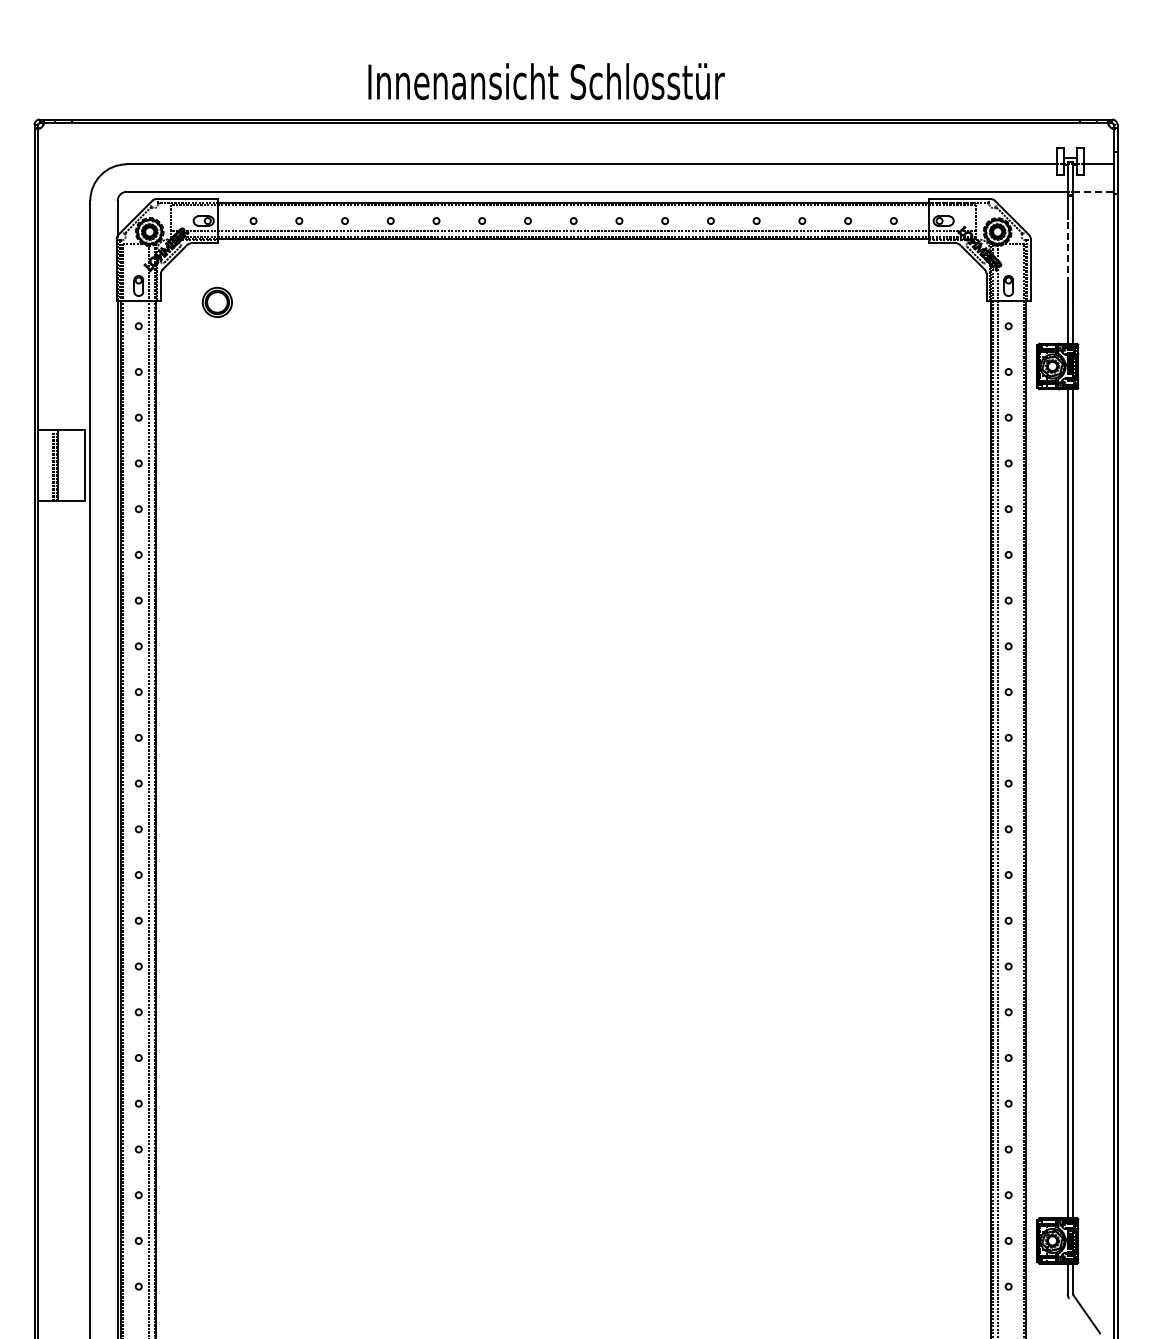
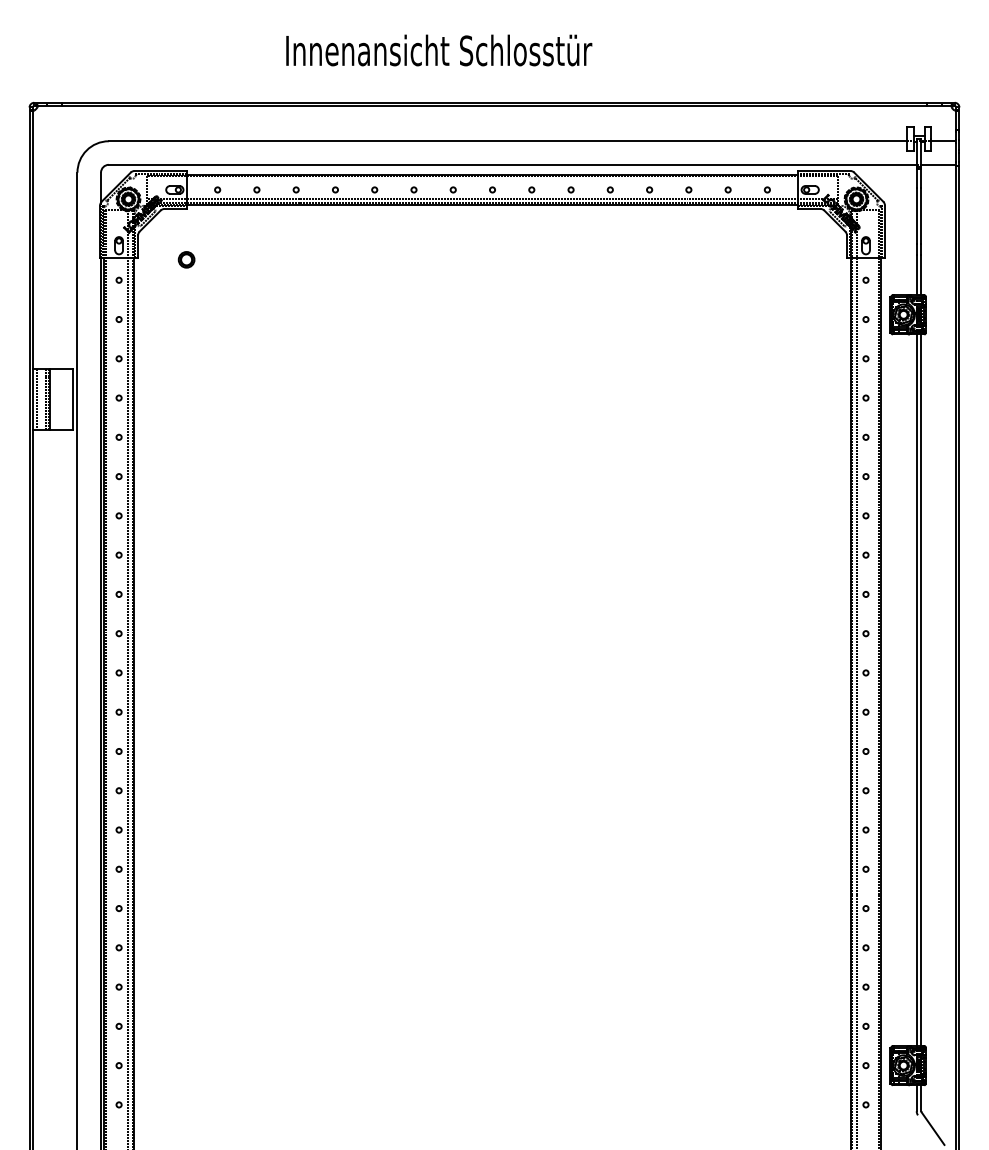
text: (546, 81) -> (439, 50), moved
line: (1093, 191) -> (938, 164), dashed -> solid
line: (1067, 251) -> (916, 216), dashed -> solid
part: (217, 302) -> (186, 259), size x0.62
line: (42, 465) -> (36, 399), added

